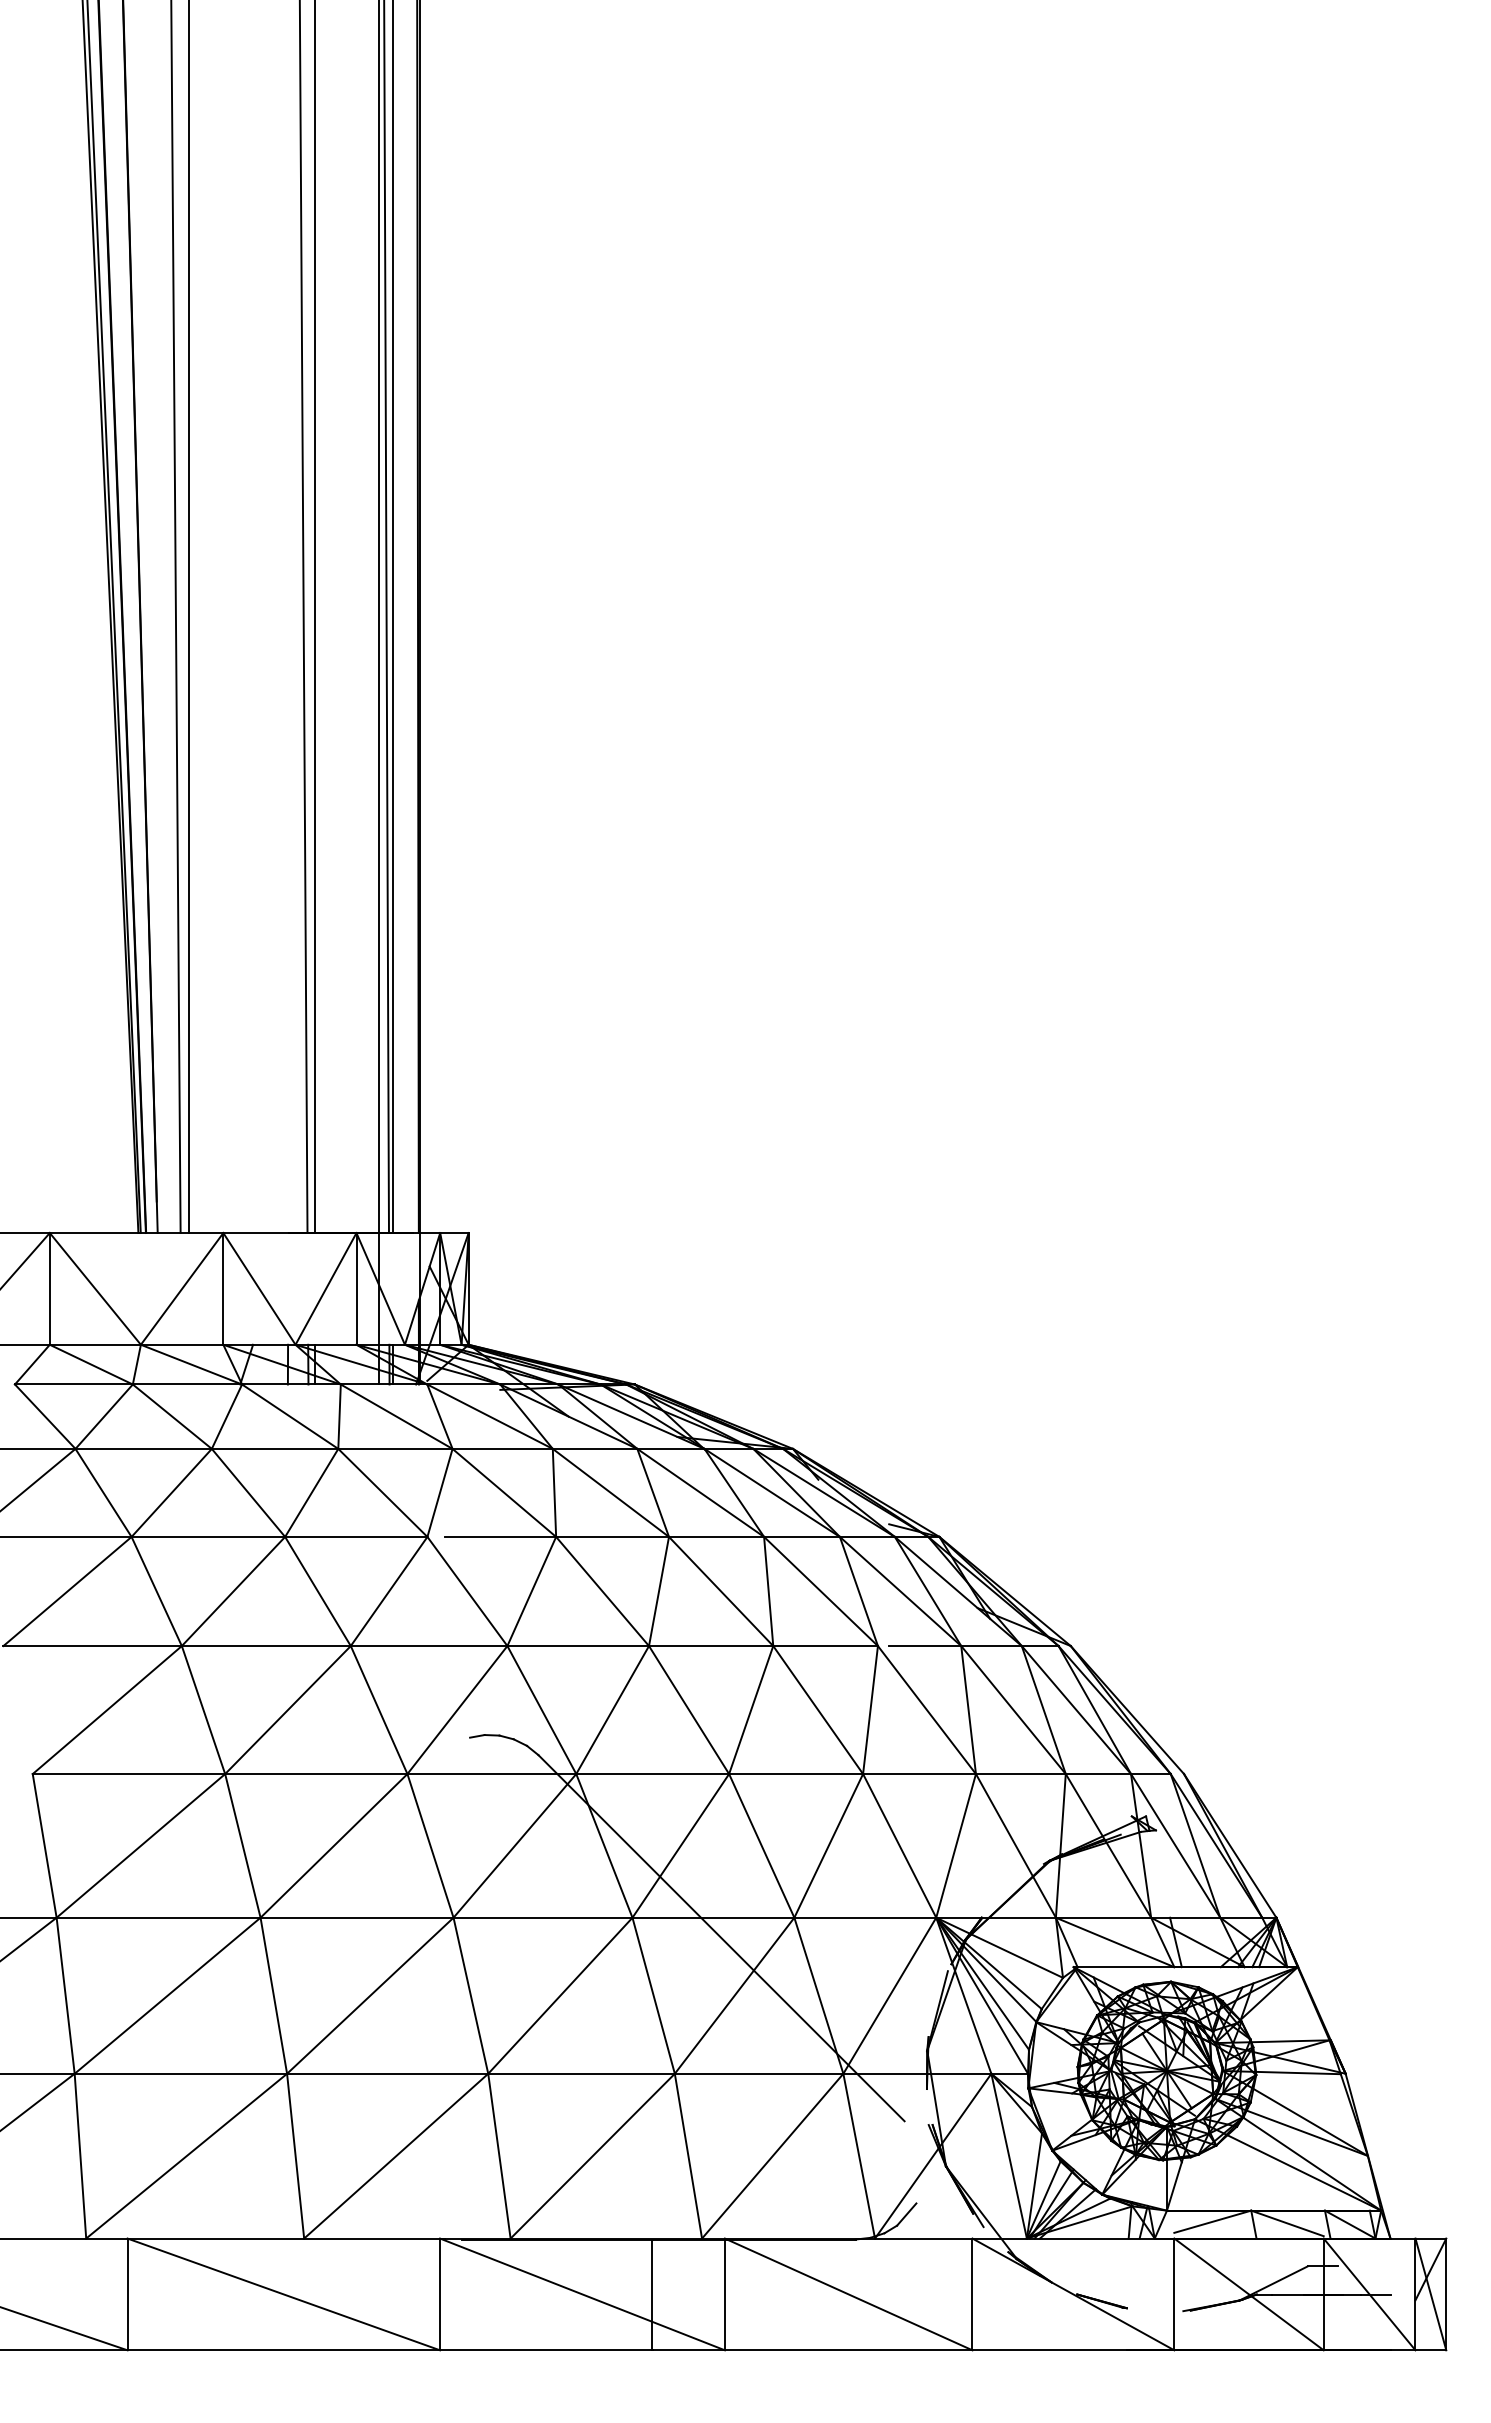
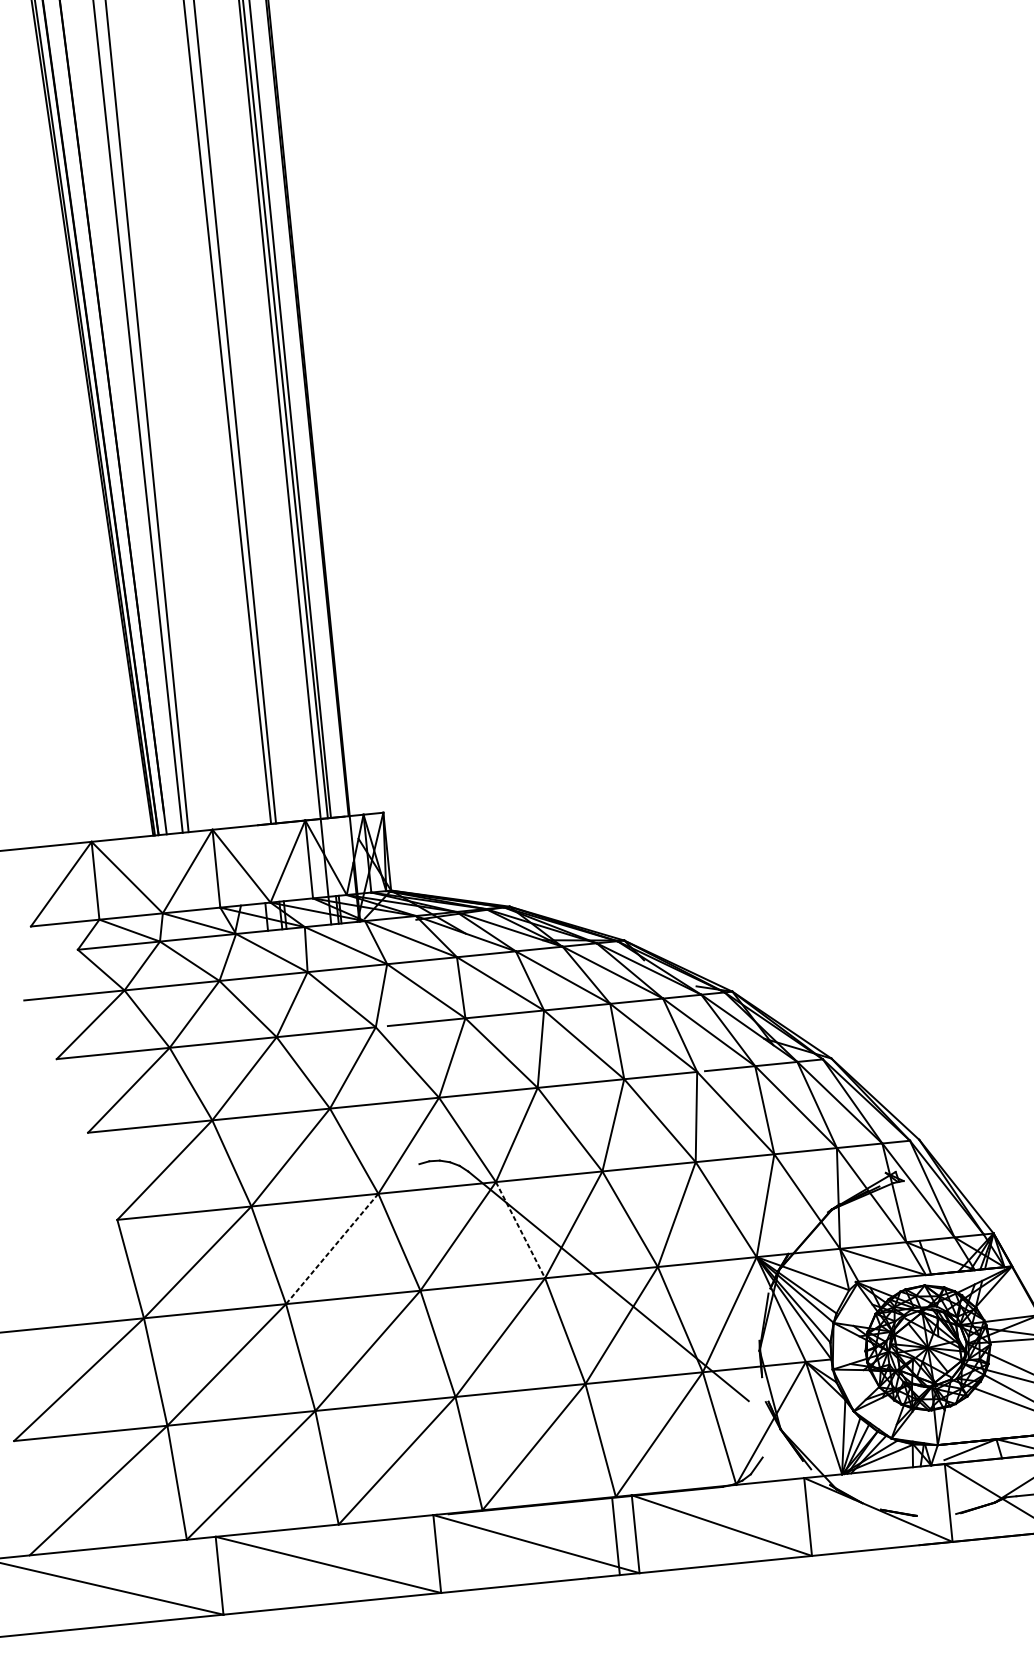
line: (334, 1845) -> (332, 1248), solid -> dashed
line: (604, 1846) -> (520, 1230), solid -> dashed
line: (651, 2294) -> (615, 1536), moved

